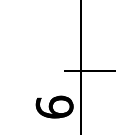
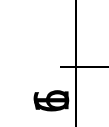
text: (54, 106) -> (51, 100), 6 -> 1

